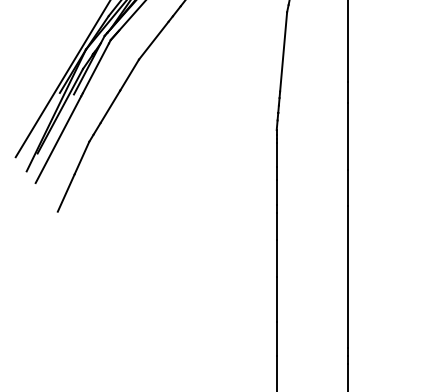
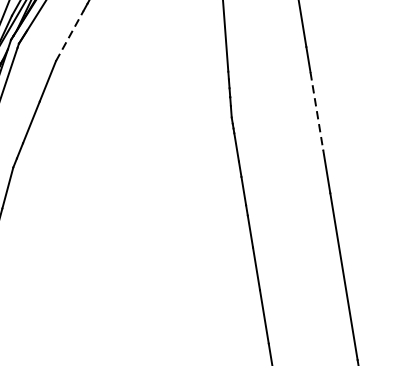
line: (154, 40) -> (70, 35), solid -> dashed
line: (348, 136) -> (317, 111), solid -> dashed

